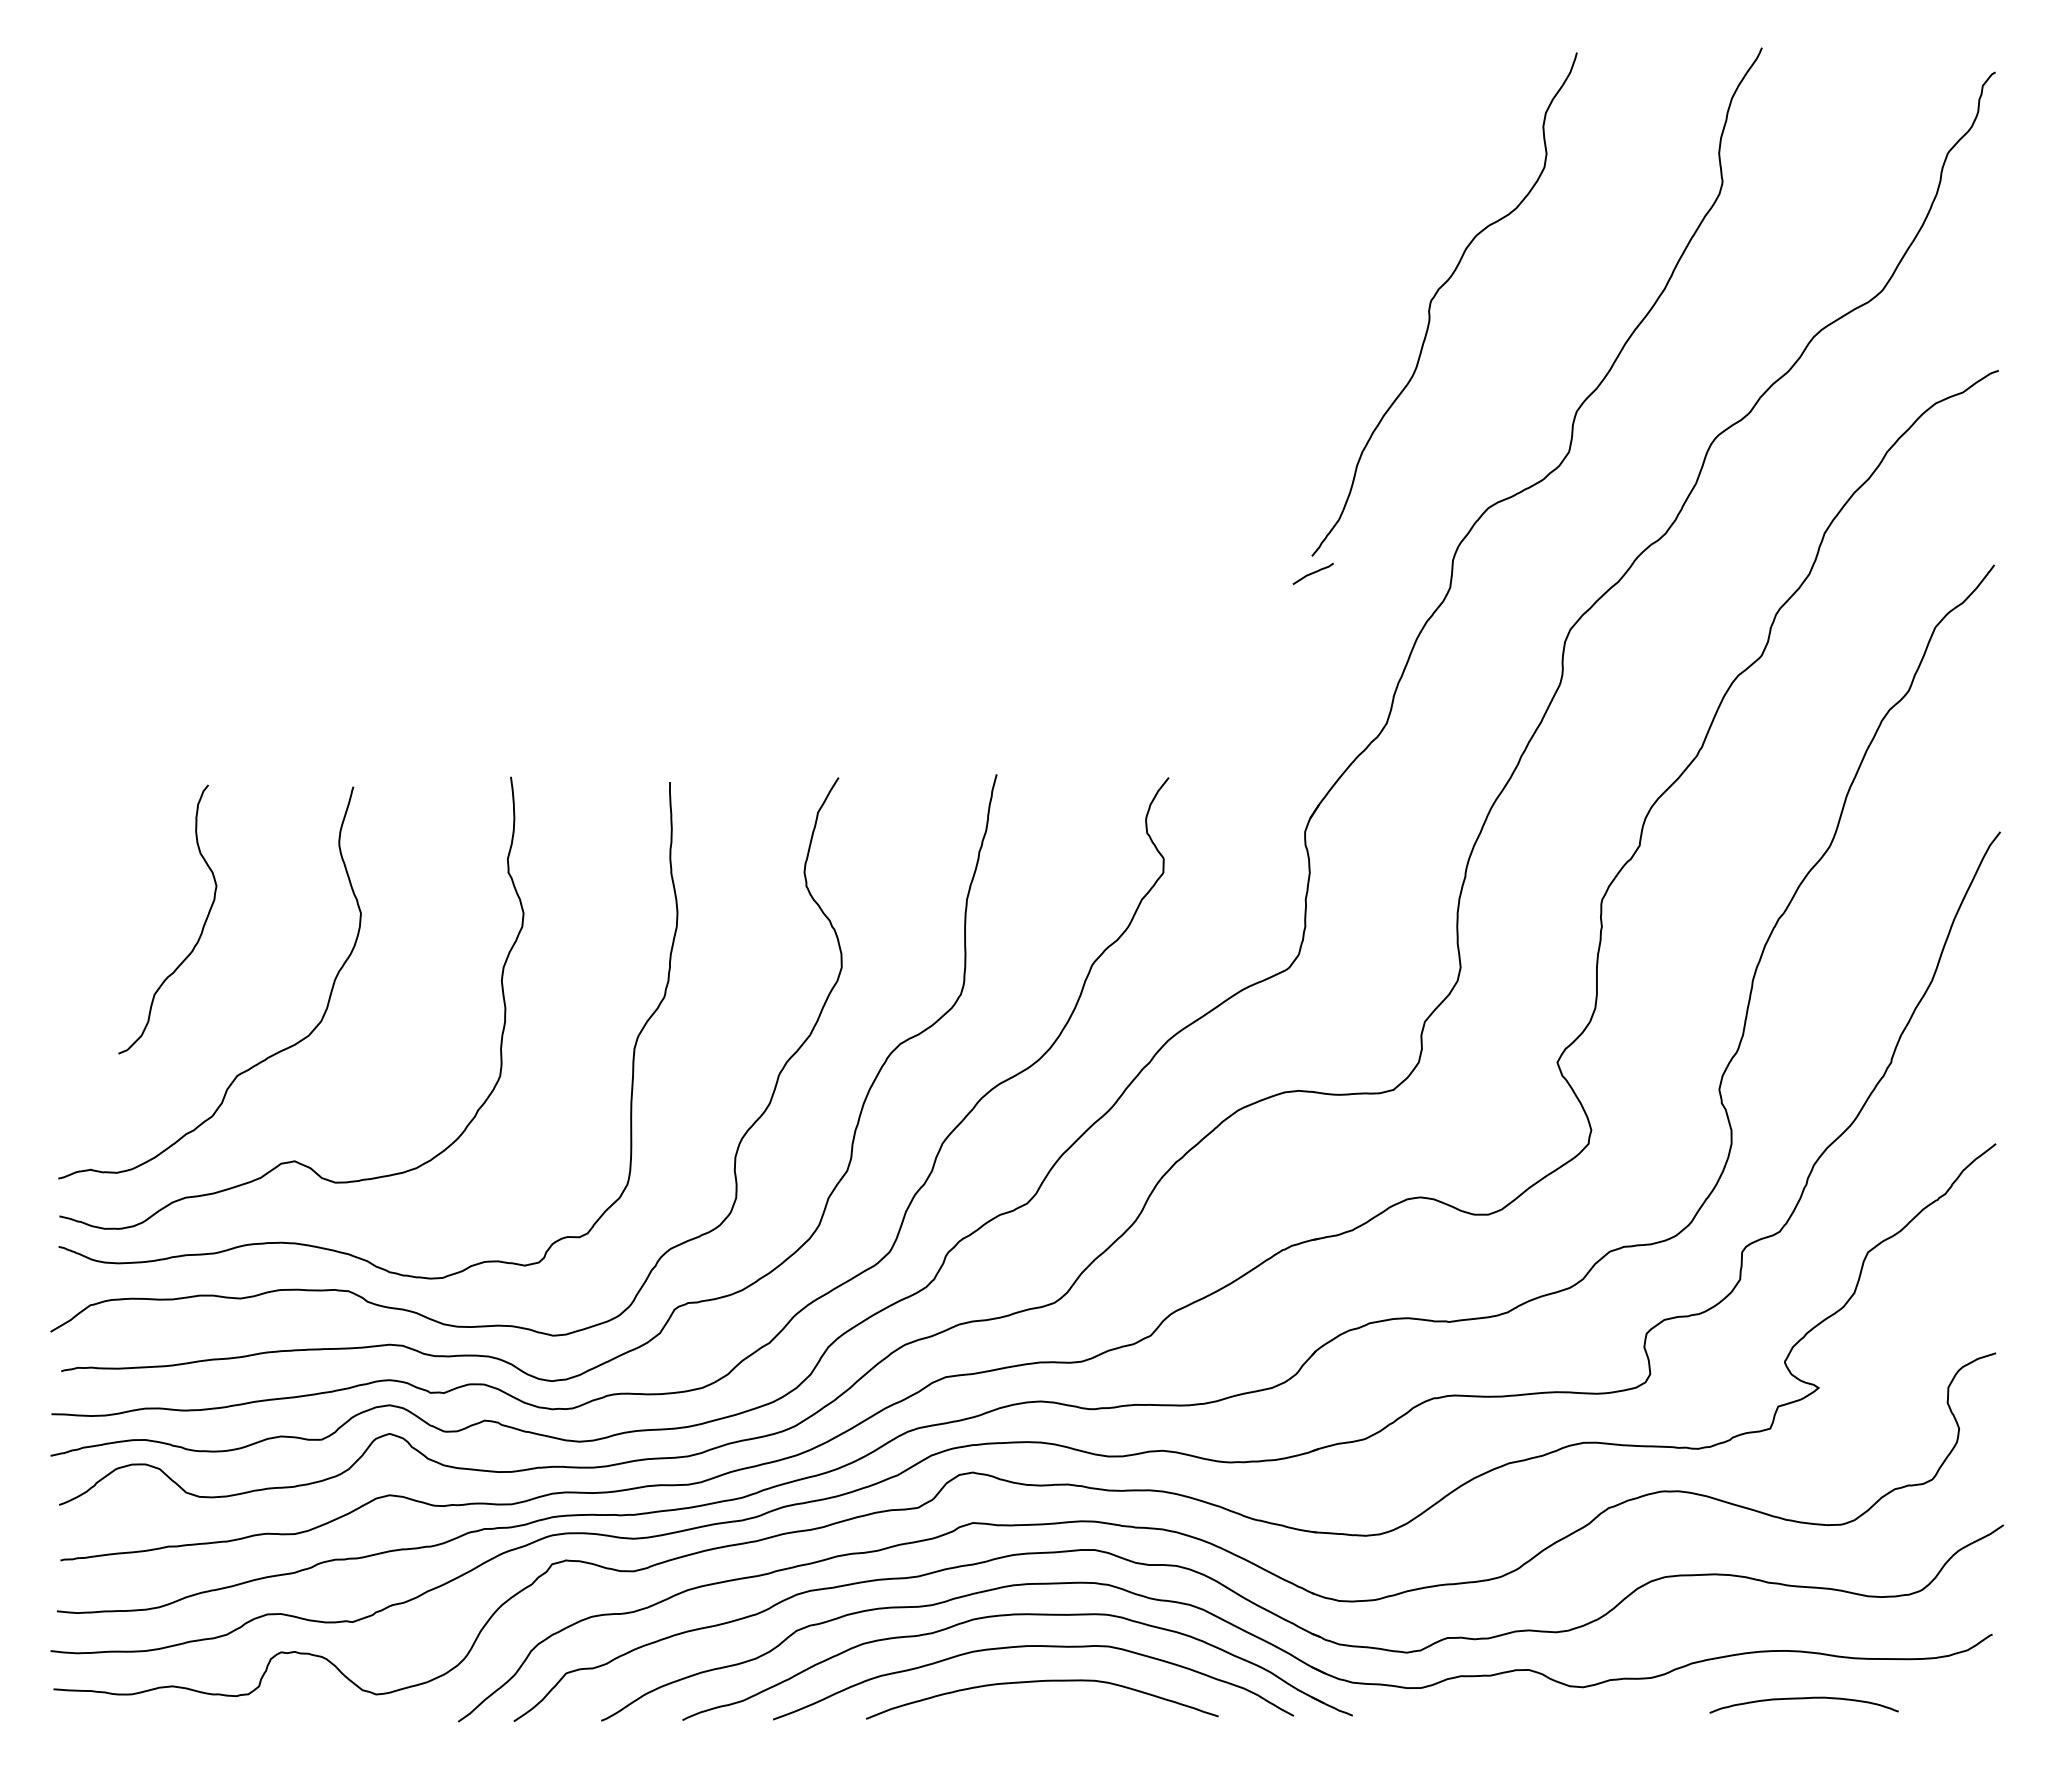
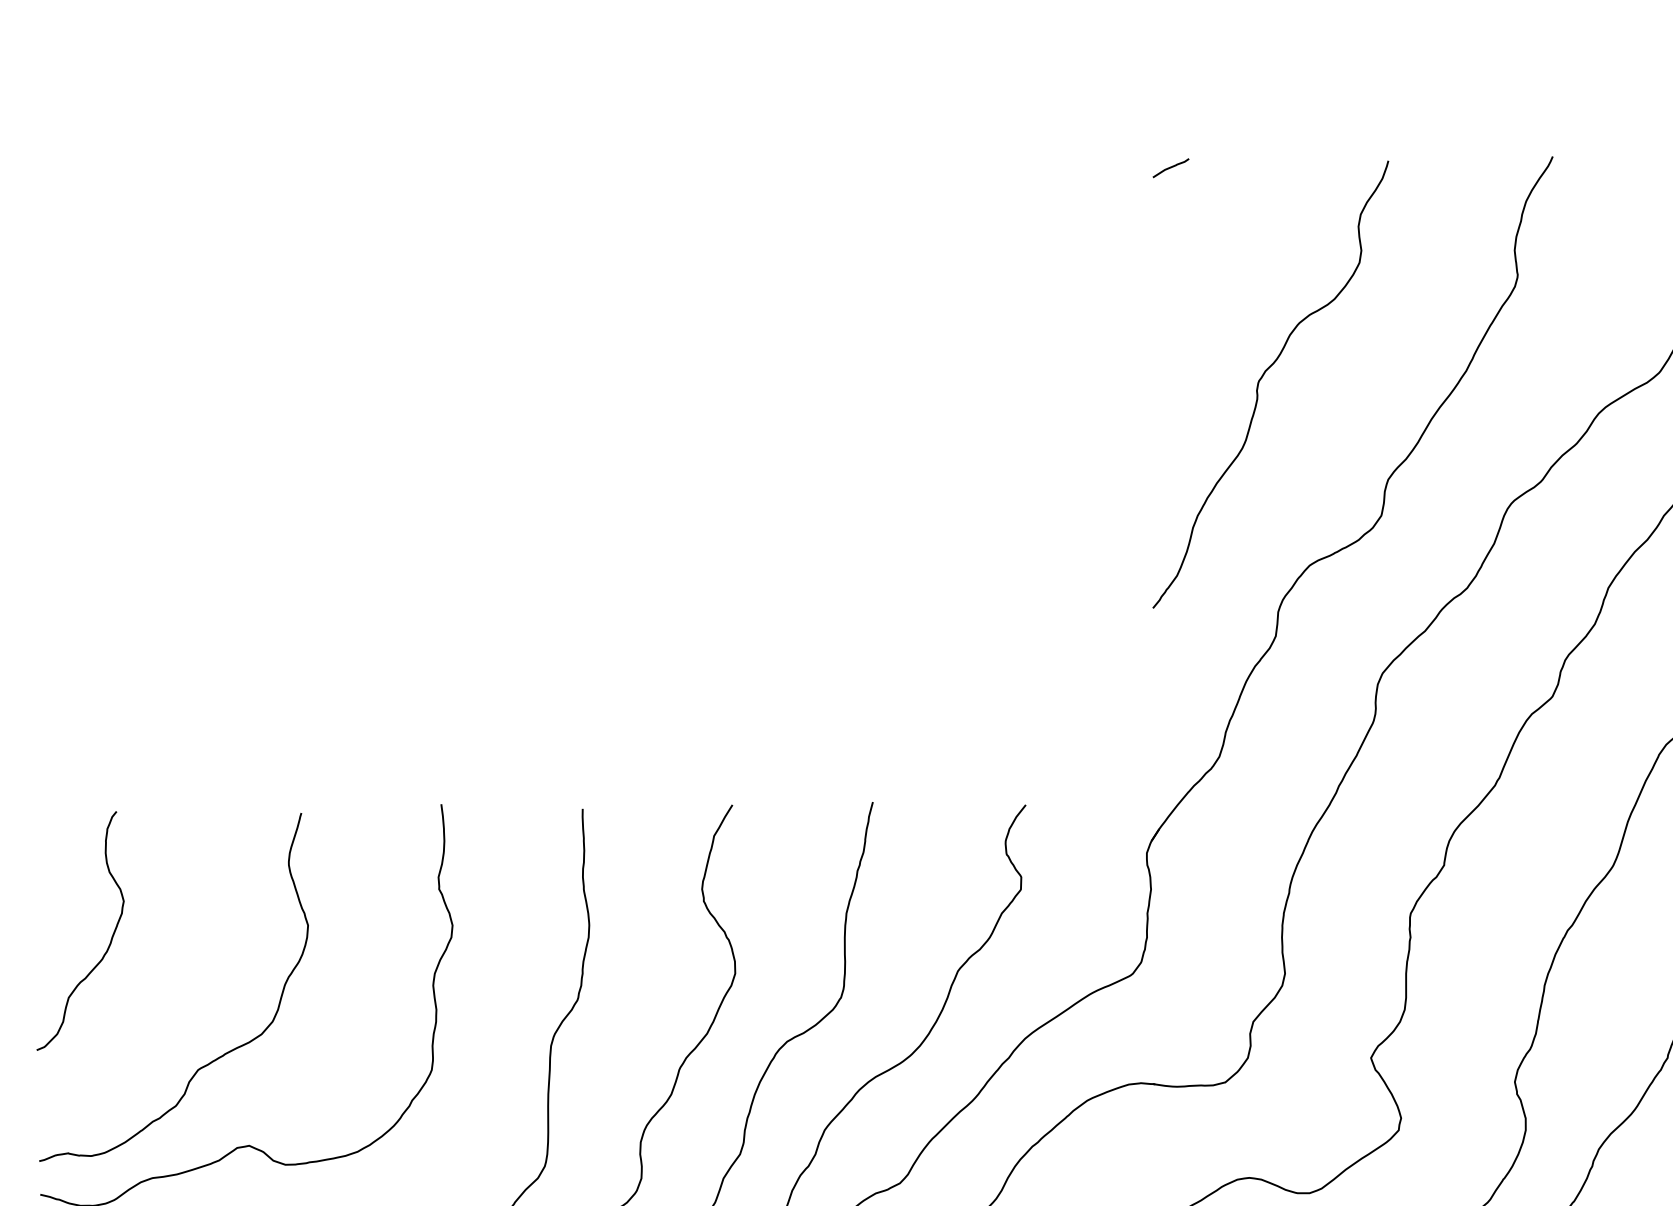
curve: (1312, 573) -> (1170, 167), moved
curve: (201, 929) -> (110, 939), moved

